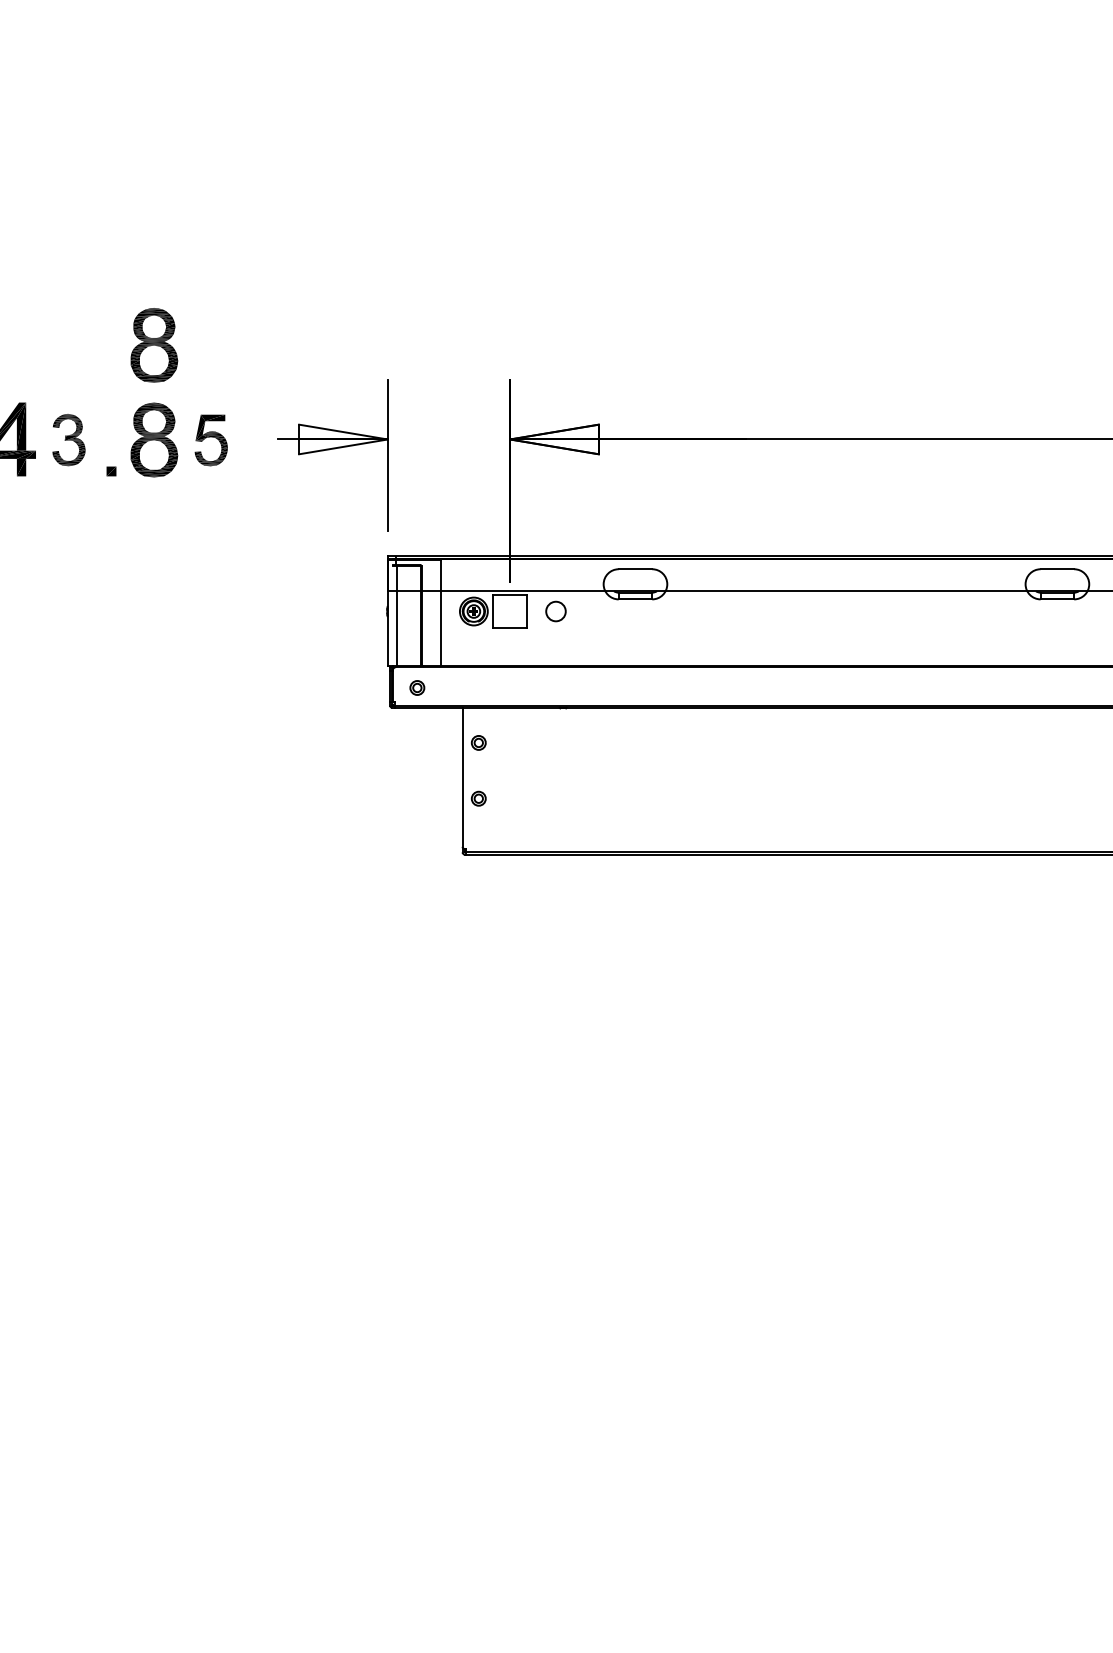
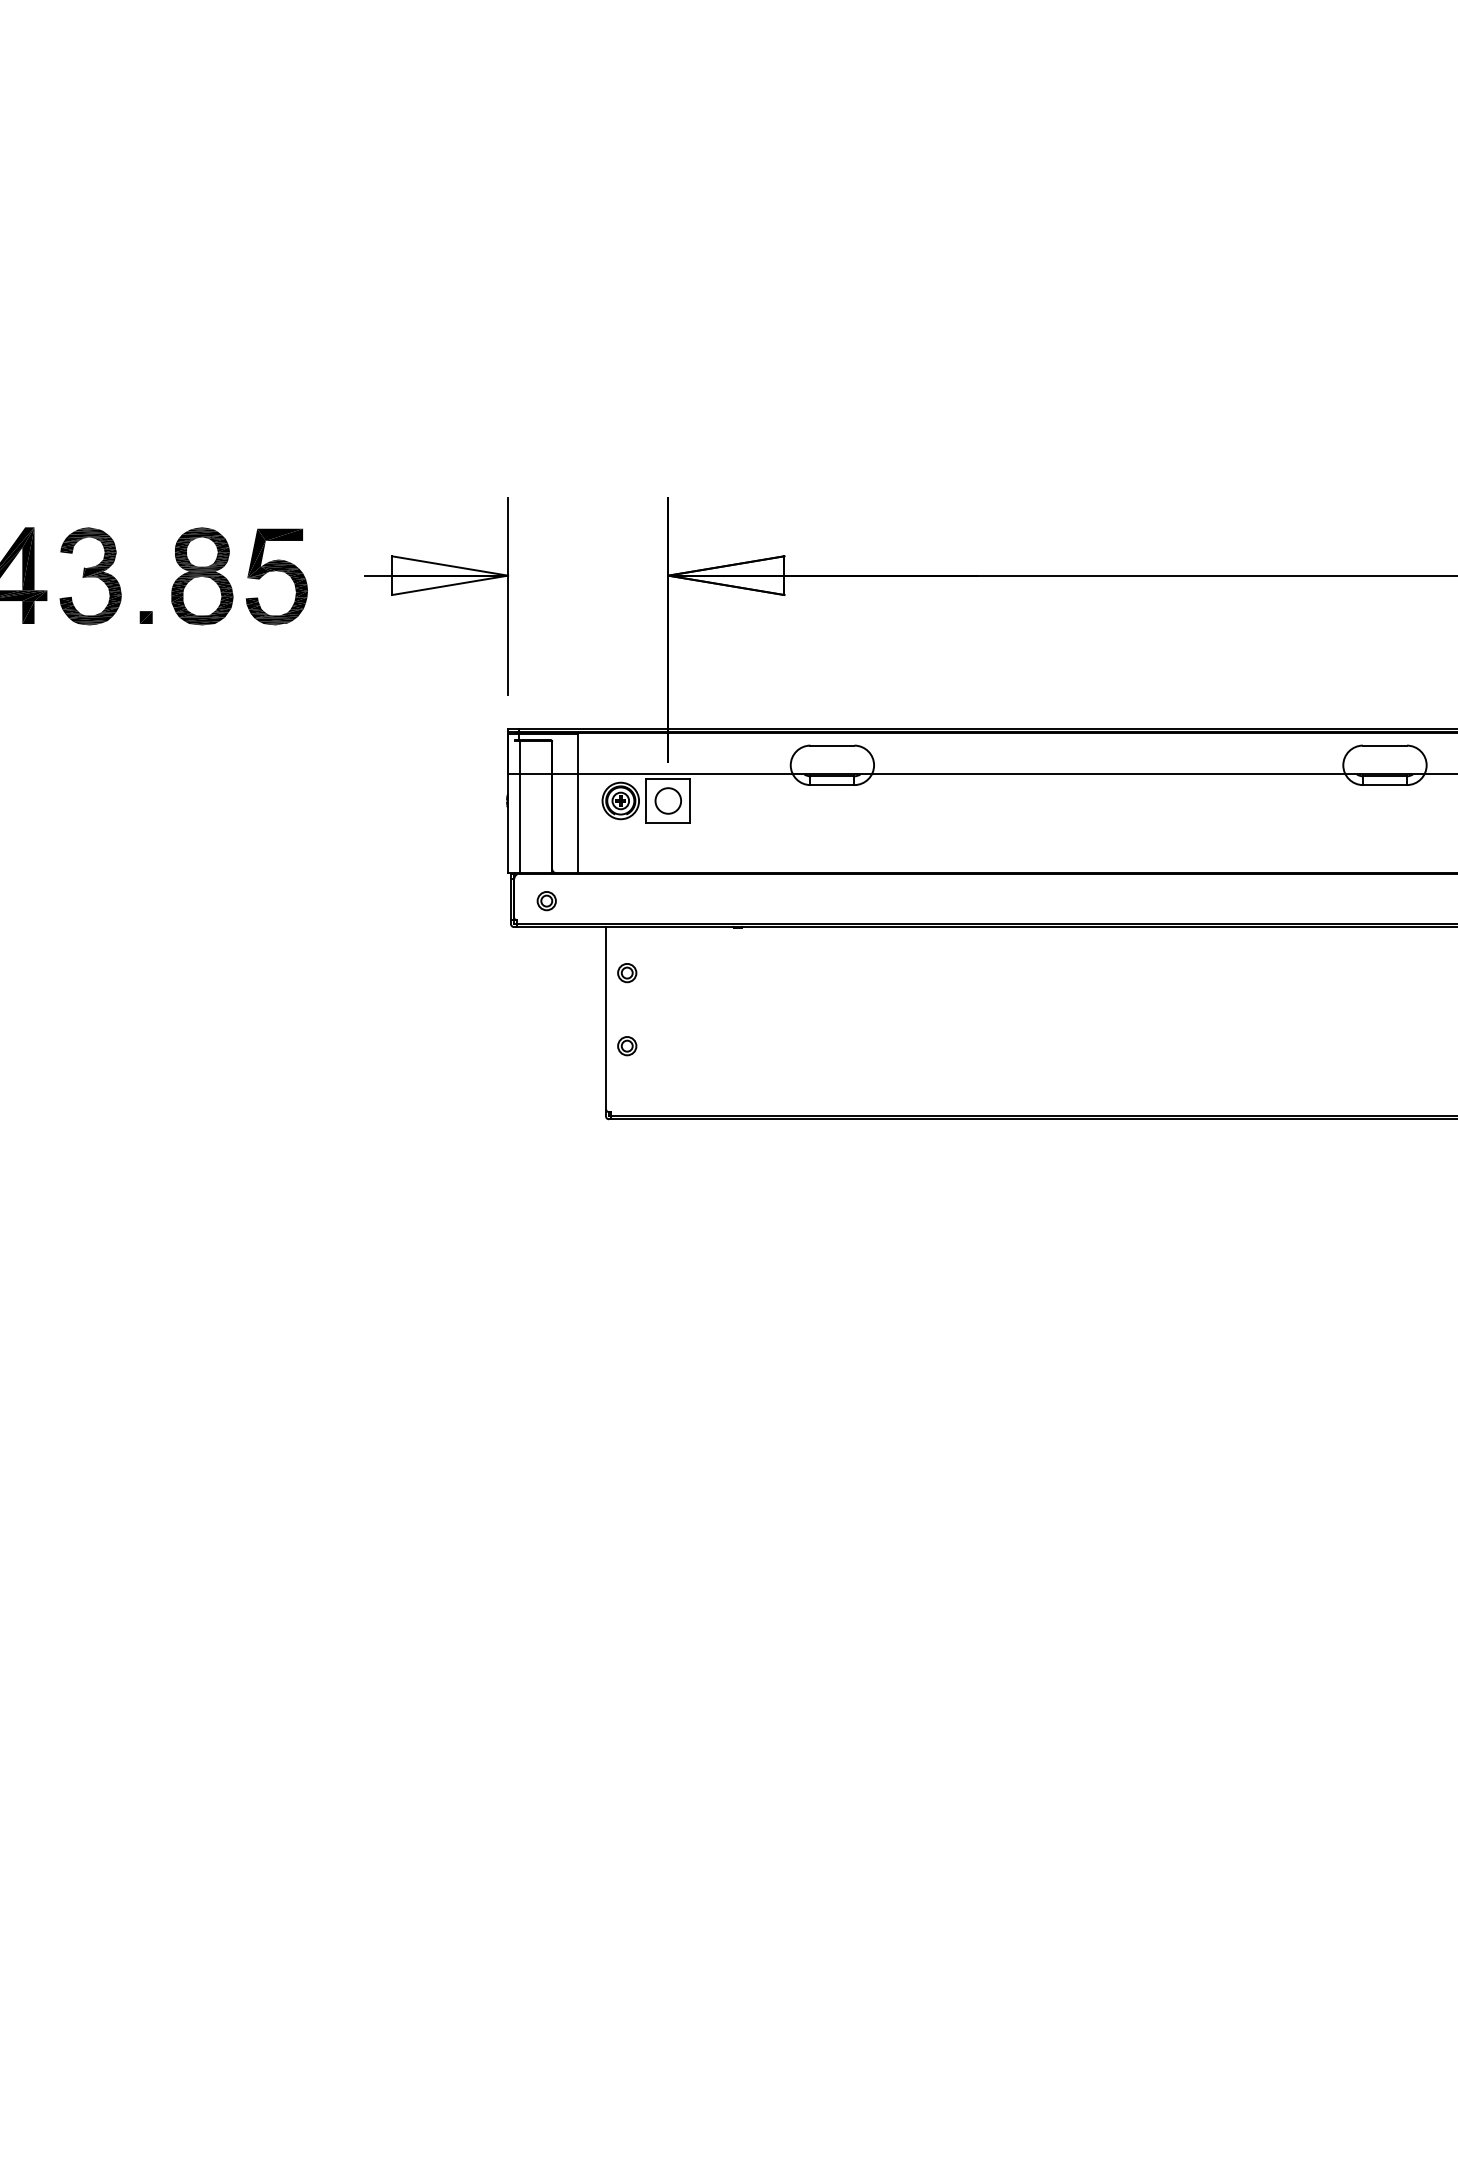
part: (154, 345) -> (202, 452), removed
part: (68, 440) -> (90, 576), size x1.43
part: (210, 440) -> (276, 576), size x1.43
circle: (555, 611) -> (667, 800), moved

